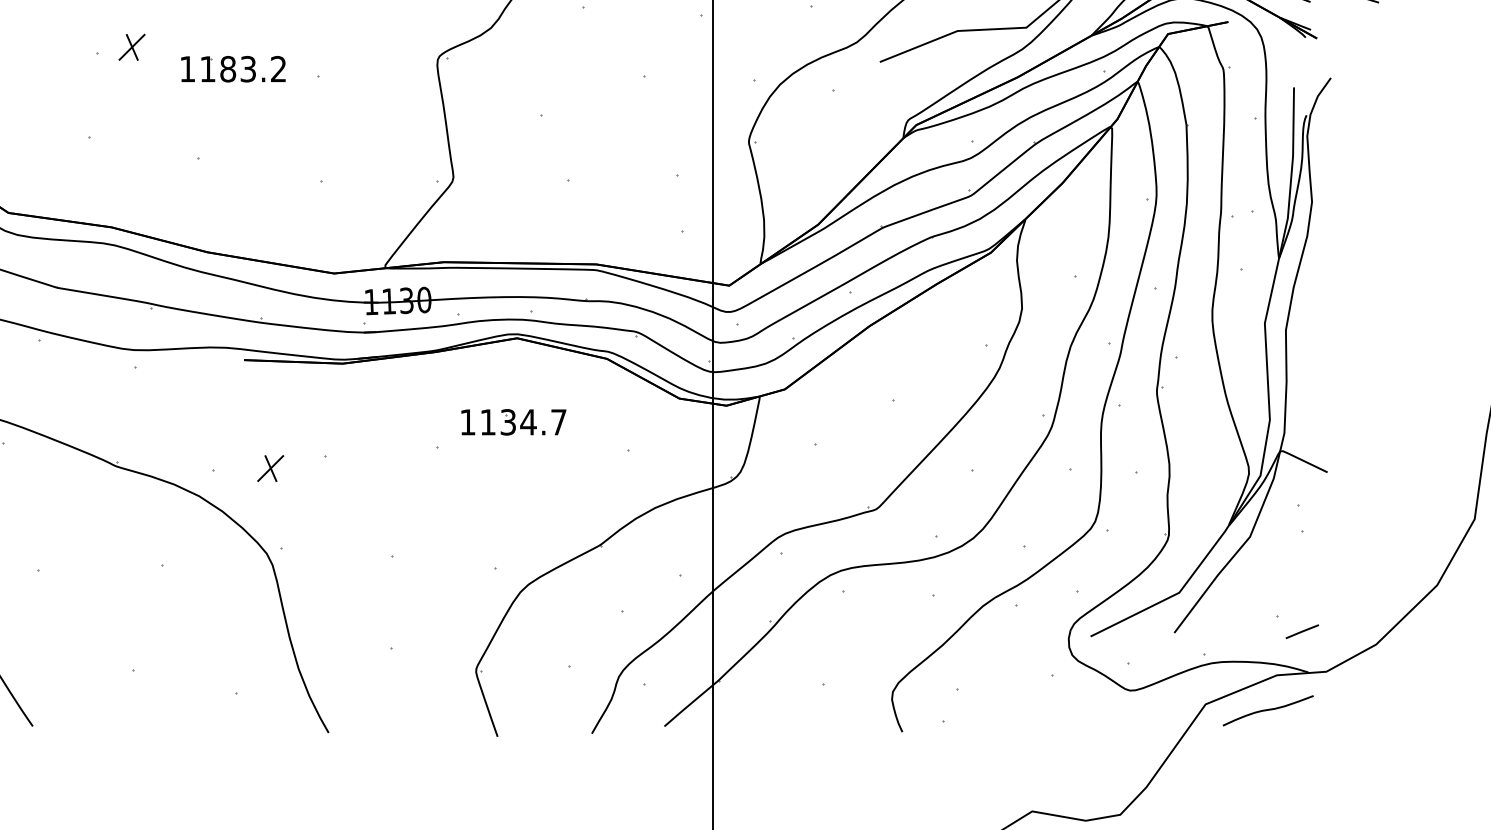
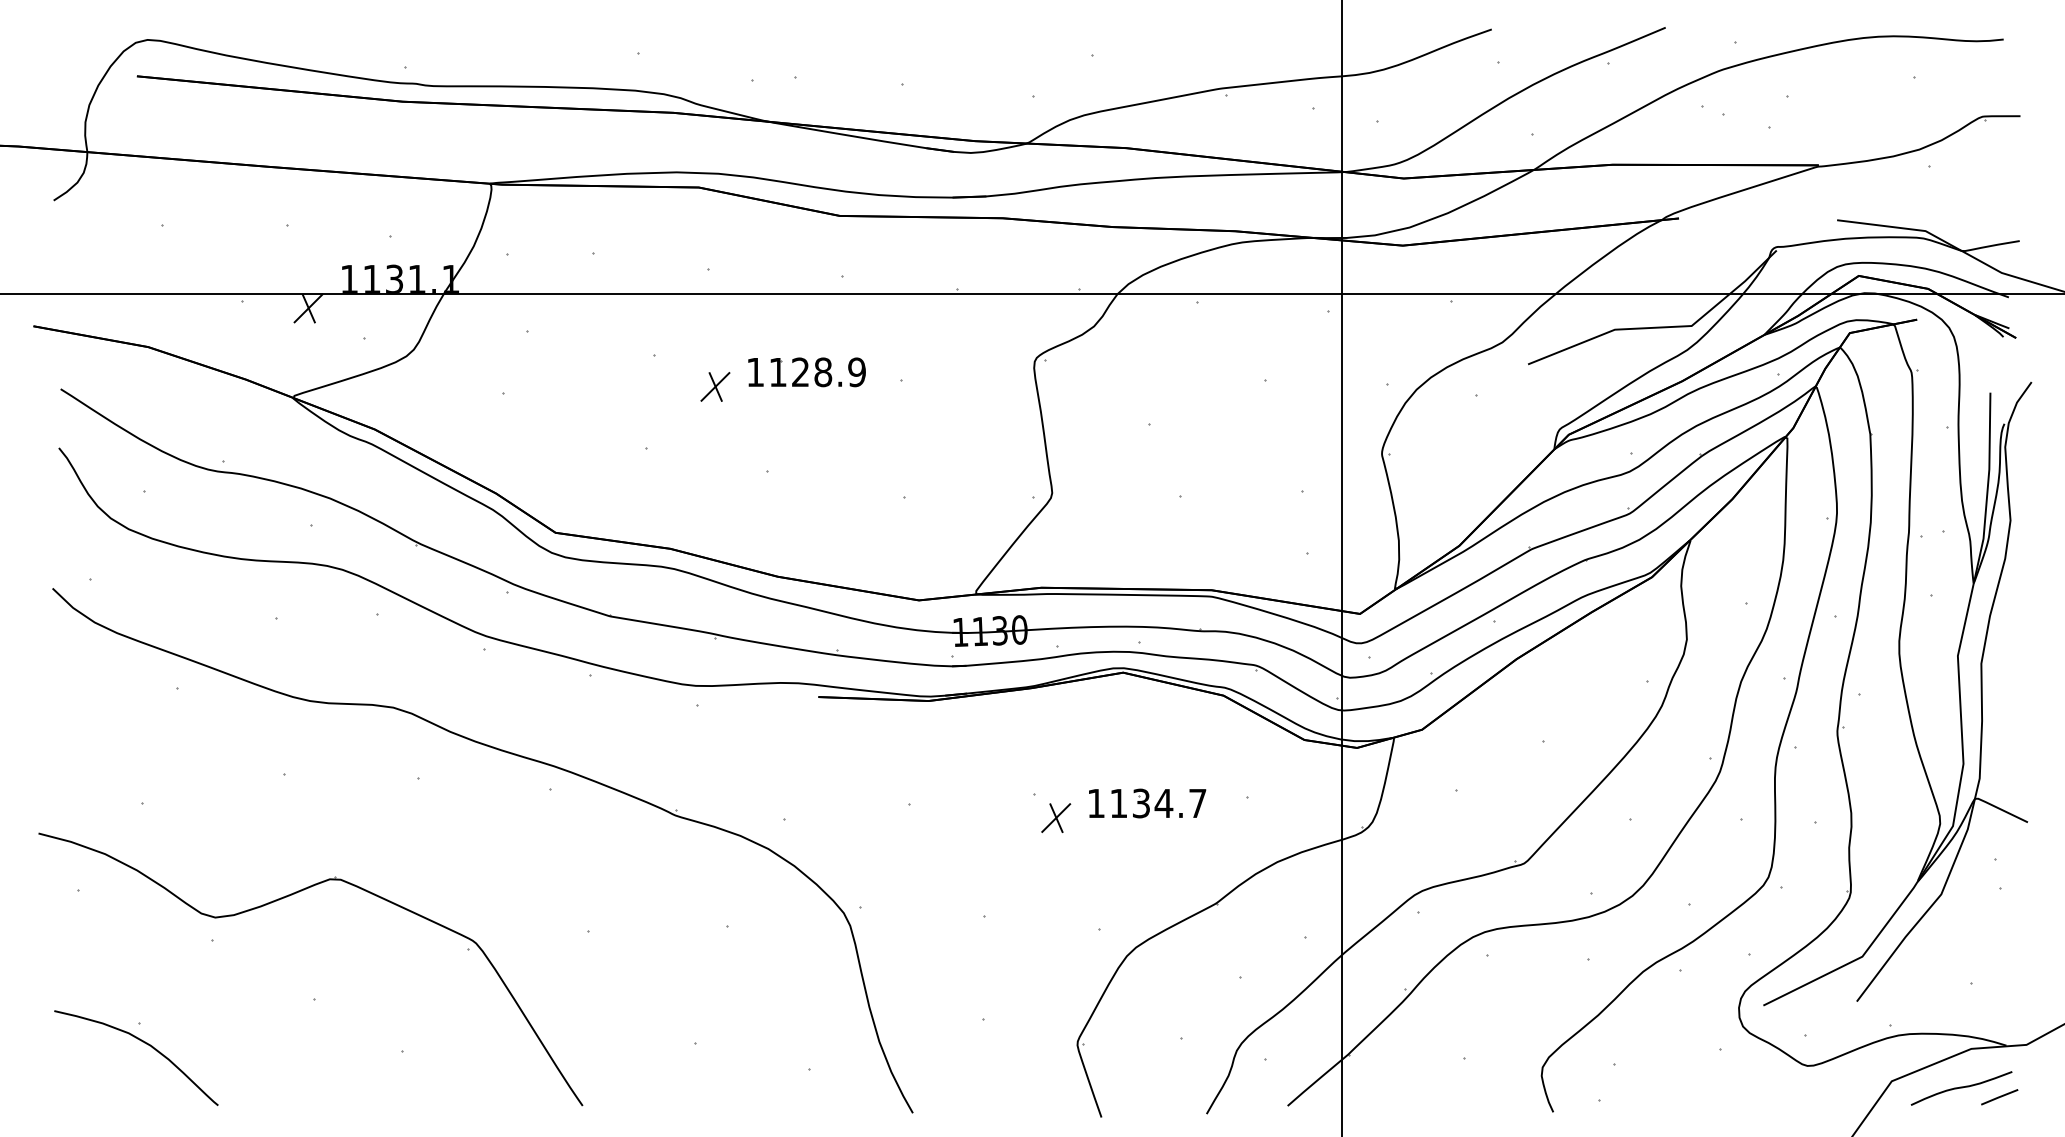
part: (132, 46) -> (715, 386), moved
text: (253, 69) -> (828, 372), 1183.2 -> 1128.9
part: (513, 422) -> (1147, 803), moved
part: (270, 468) -> (1056, 817), moved
line: (1302, 631) -> (1999, 1097), moved

